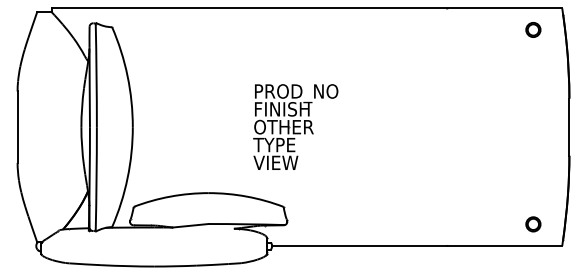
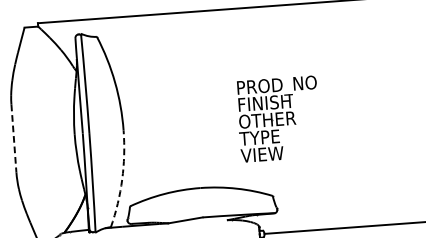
line: (17, 127) -> (13, 138), solid -> dashed
arc: (127, 178) -> (122, 179), solid -> dashed

